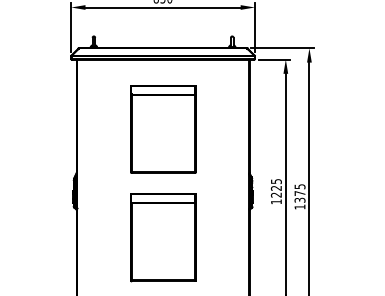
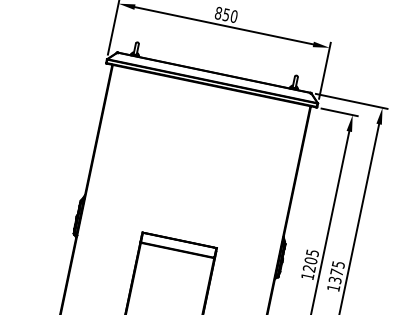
part: (163, 129) -> (195, 166), removed
text: (276, 187) -> (311, 259), 1225 -> 1205

